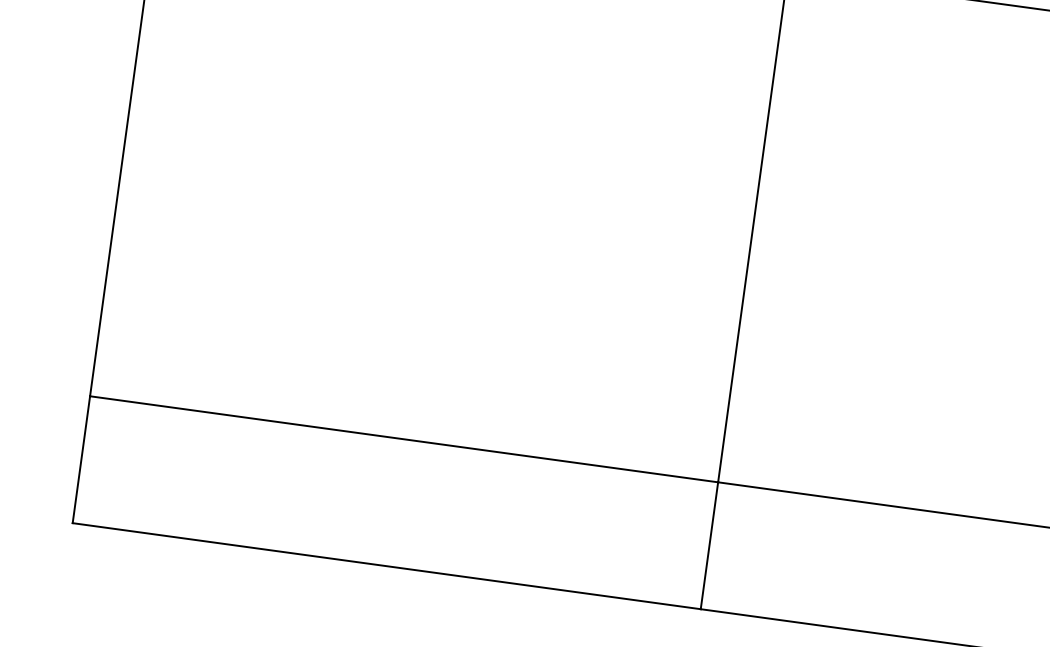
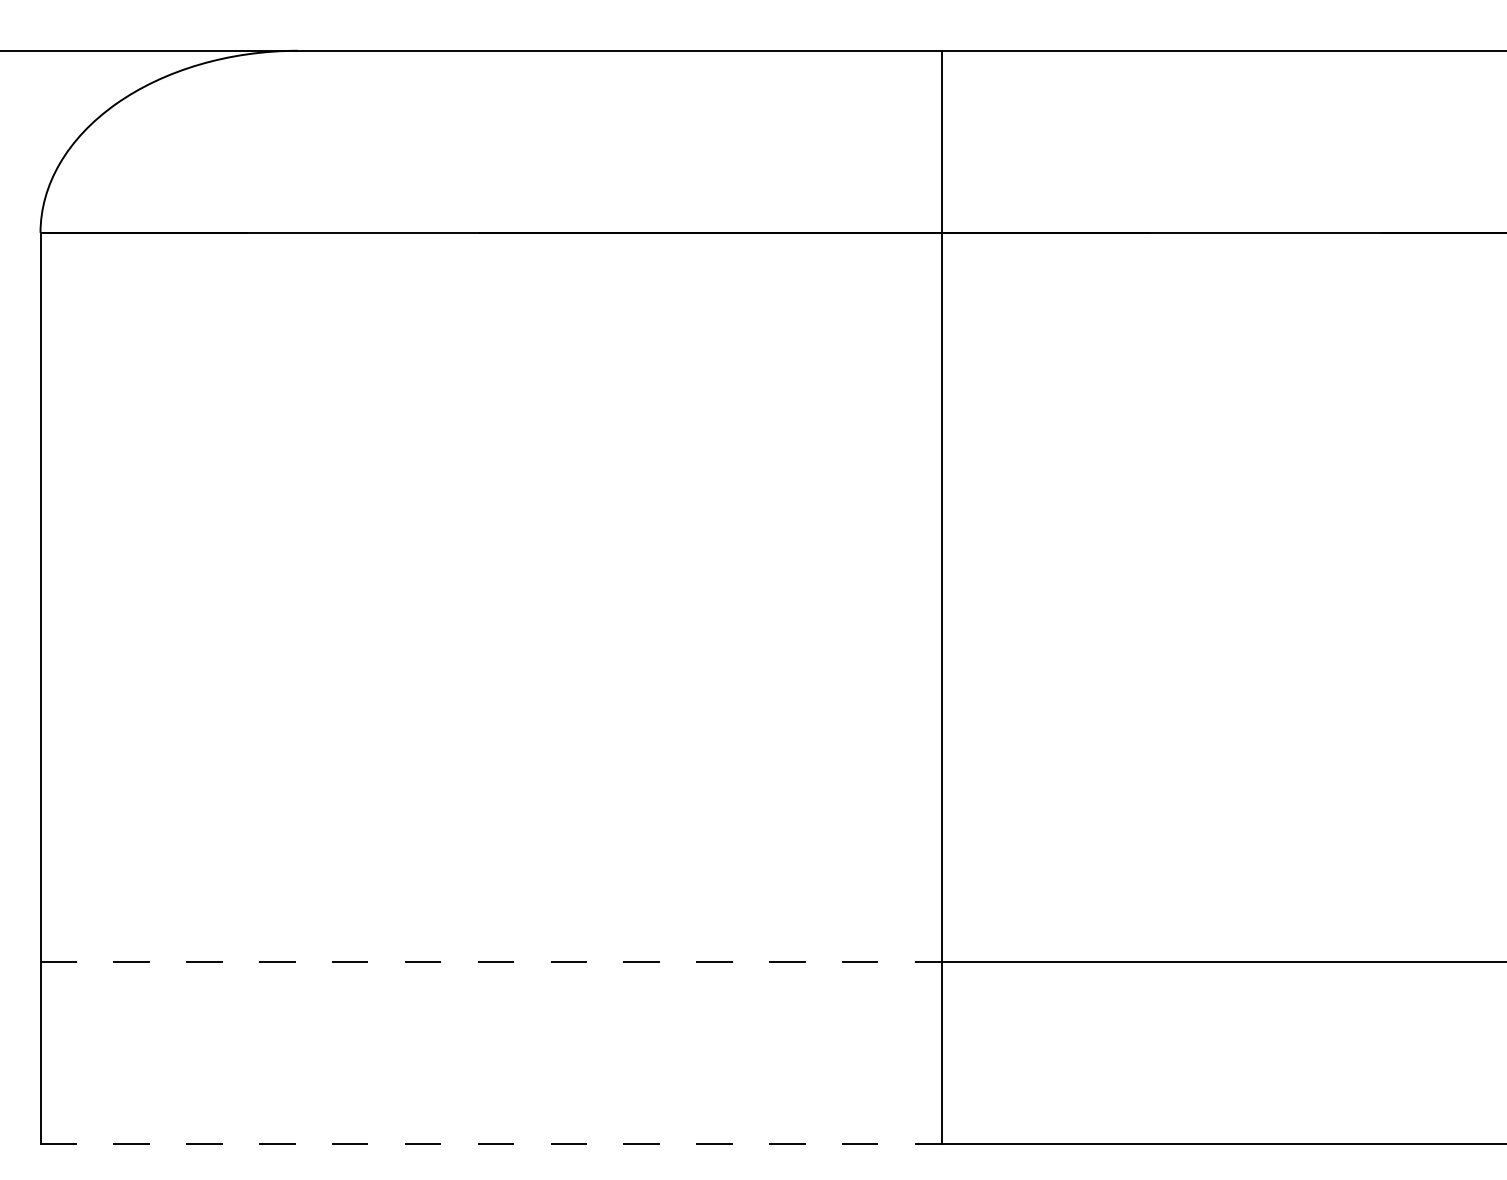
line: (404, 439) -> (491, 961), solid -> dashed
line: (386, 566) -> (491, 1143), solid -> dashed

